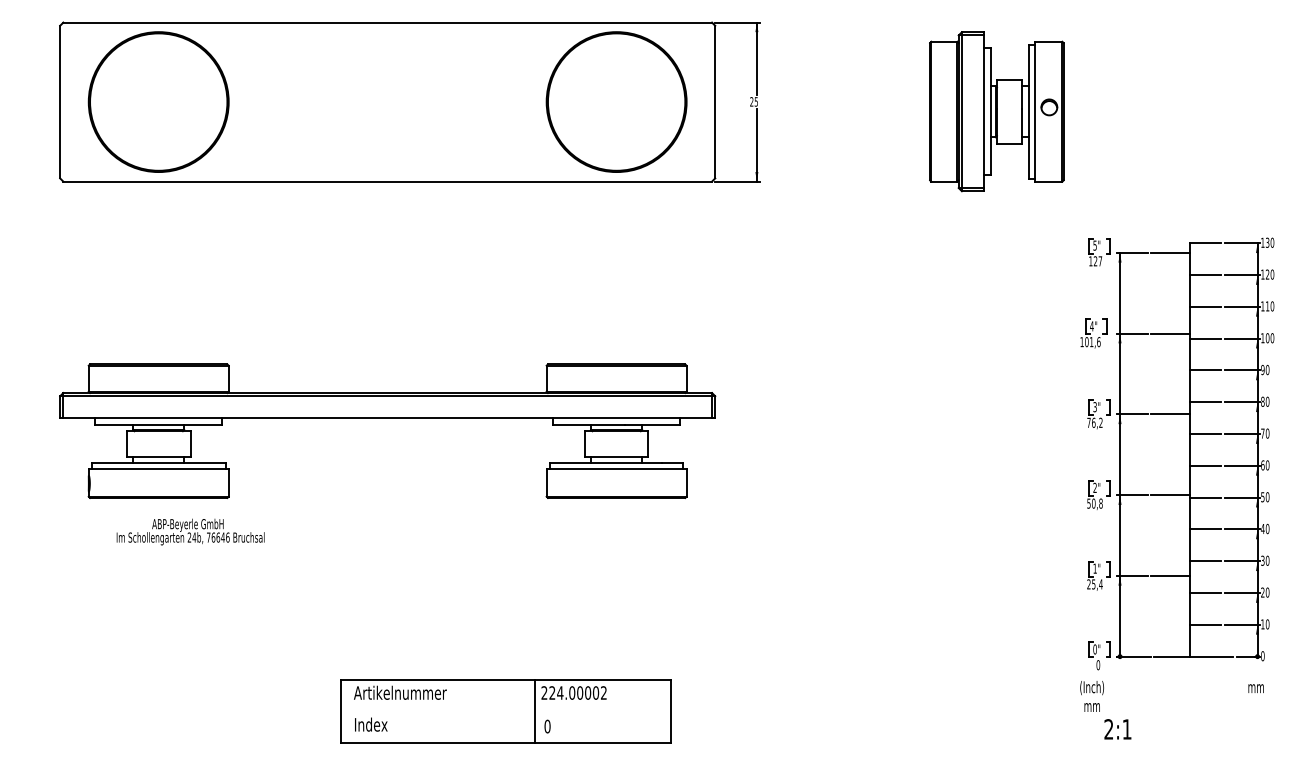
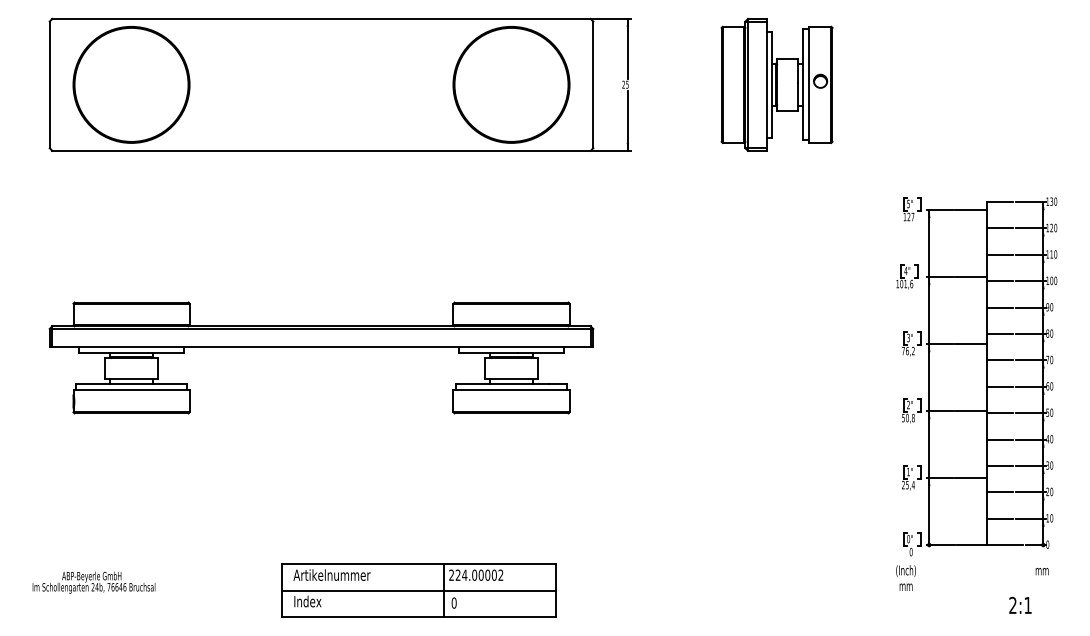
part: (996, 111) -> (776, 84), moved
text: (190, 531) -> (93, 582), moved
line: (505, 711) -> (419, 590), added
text: (1117, 728) -> (1020, 604), moved

